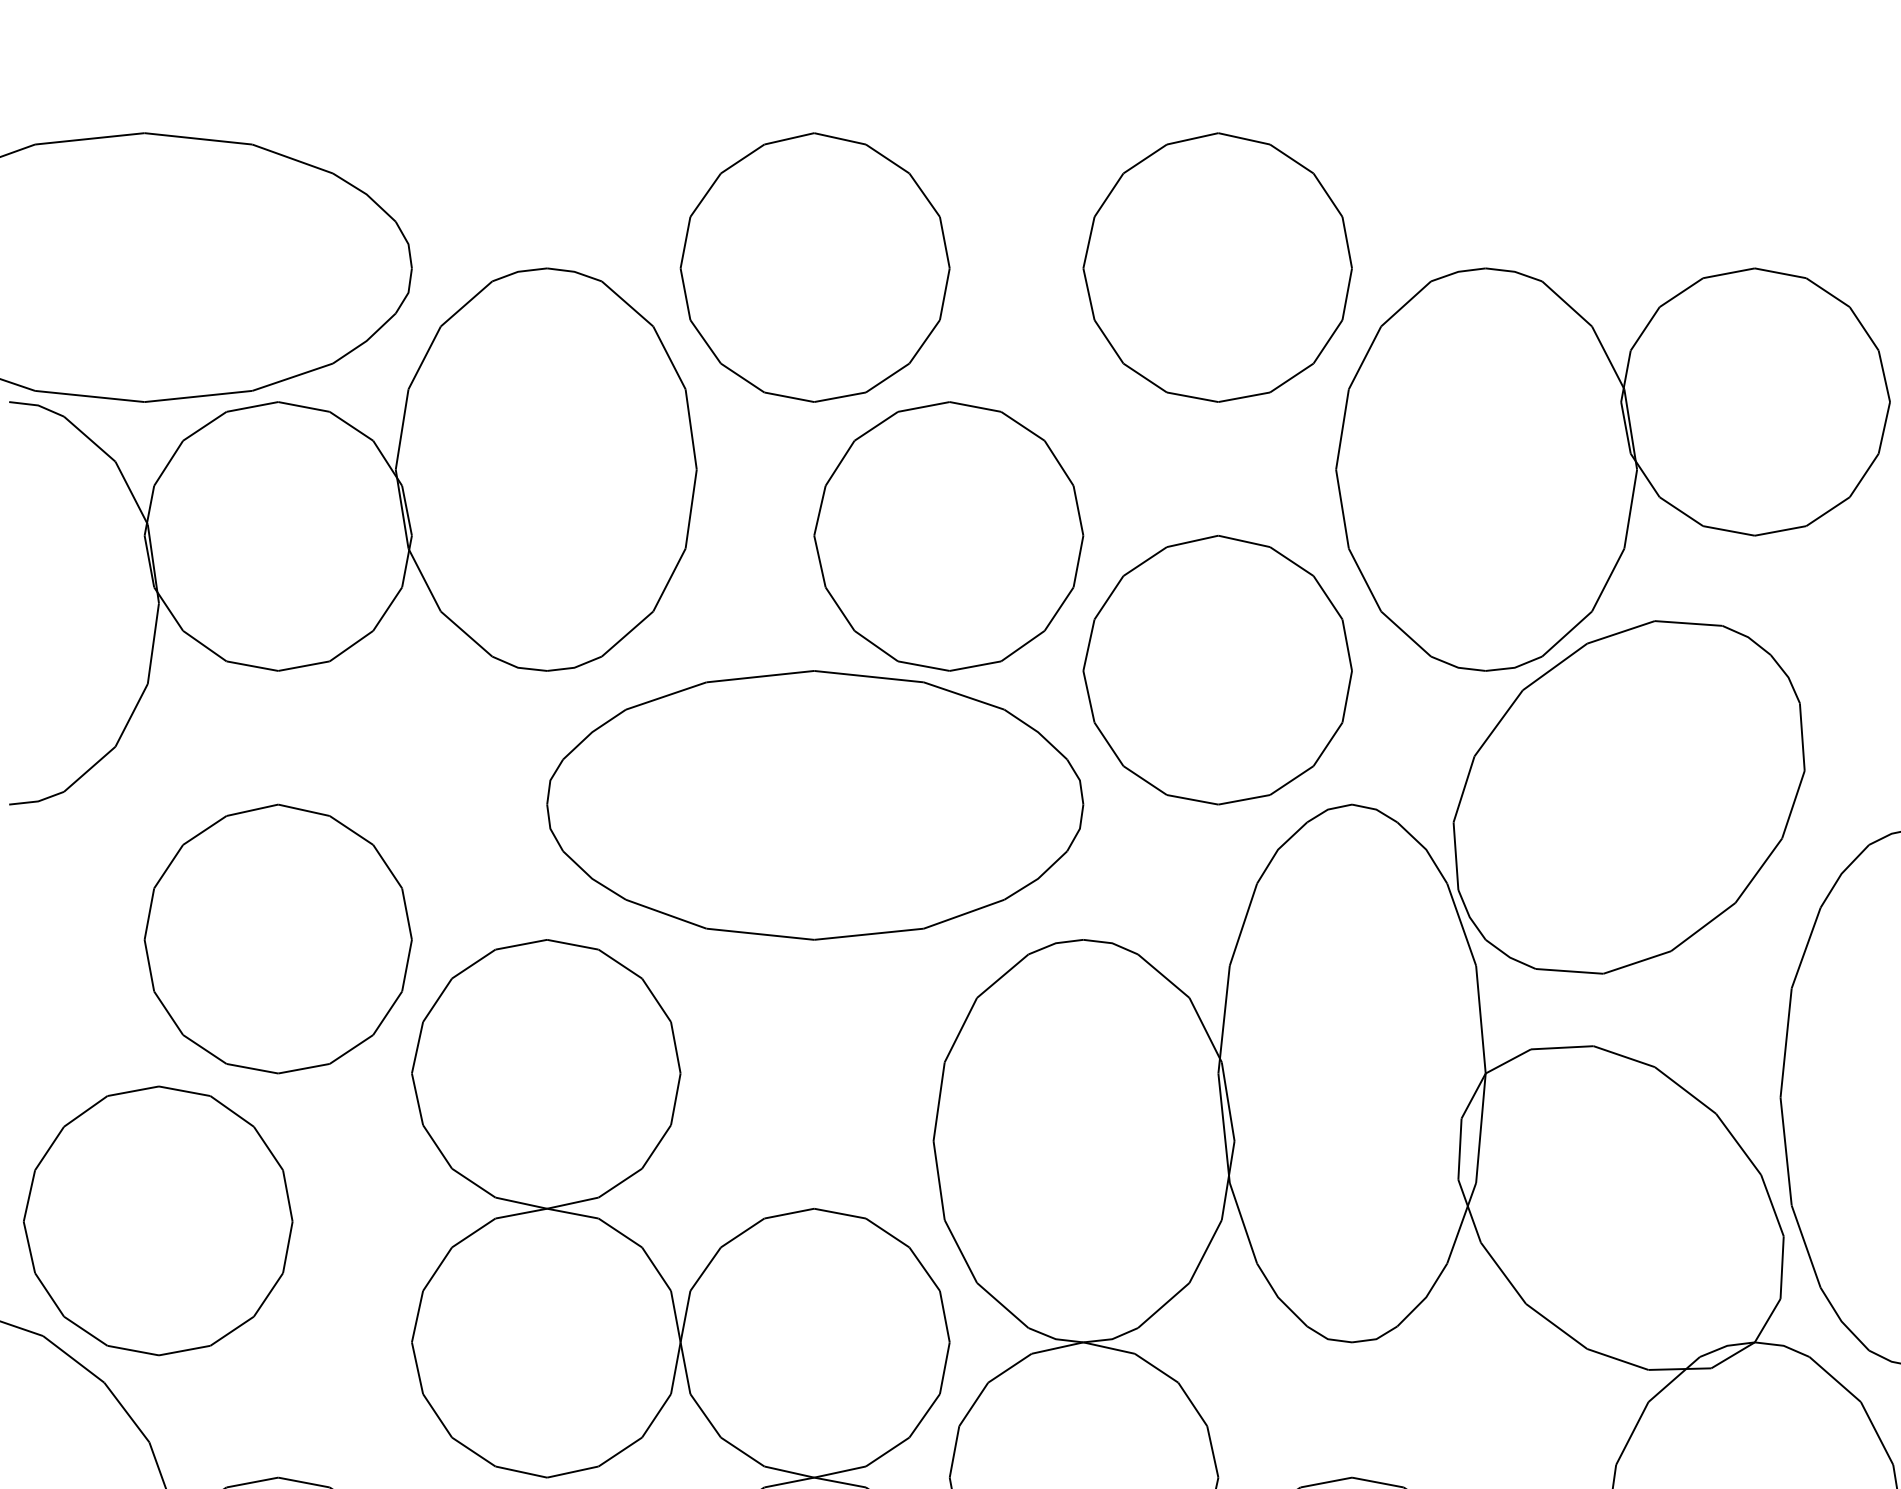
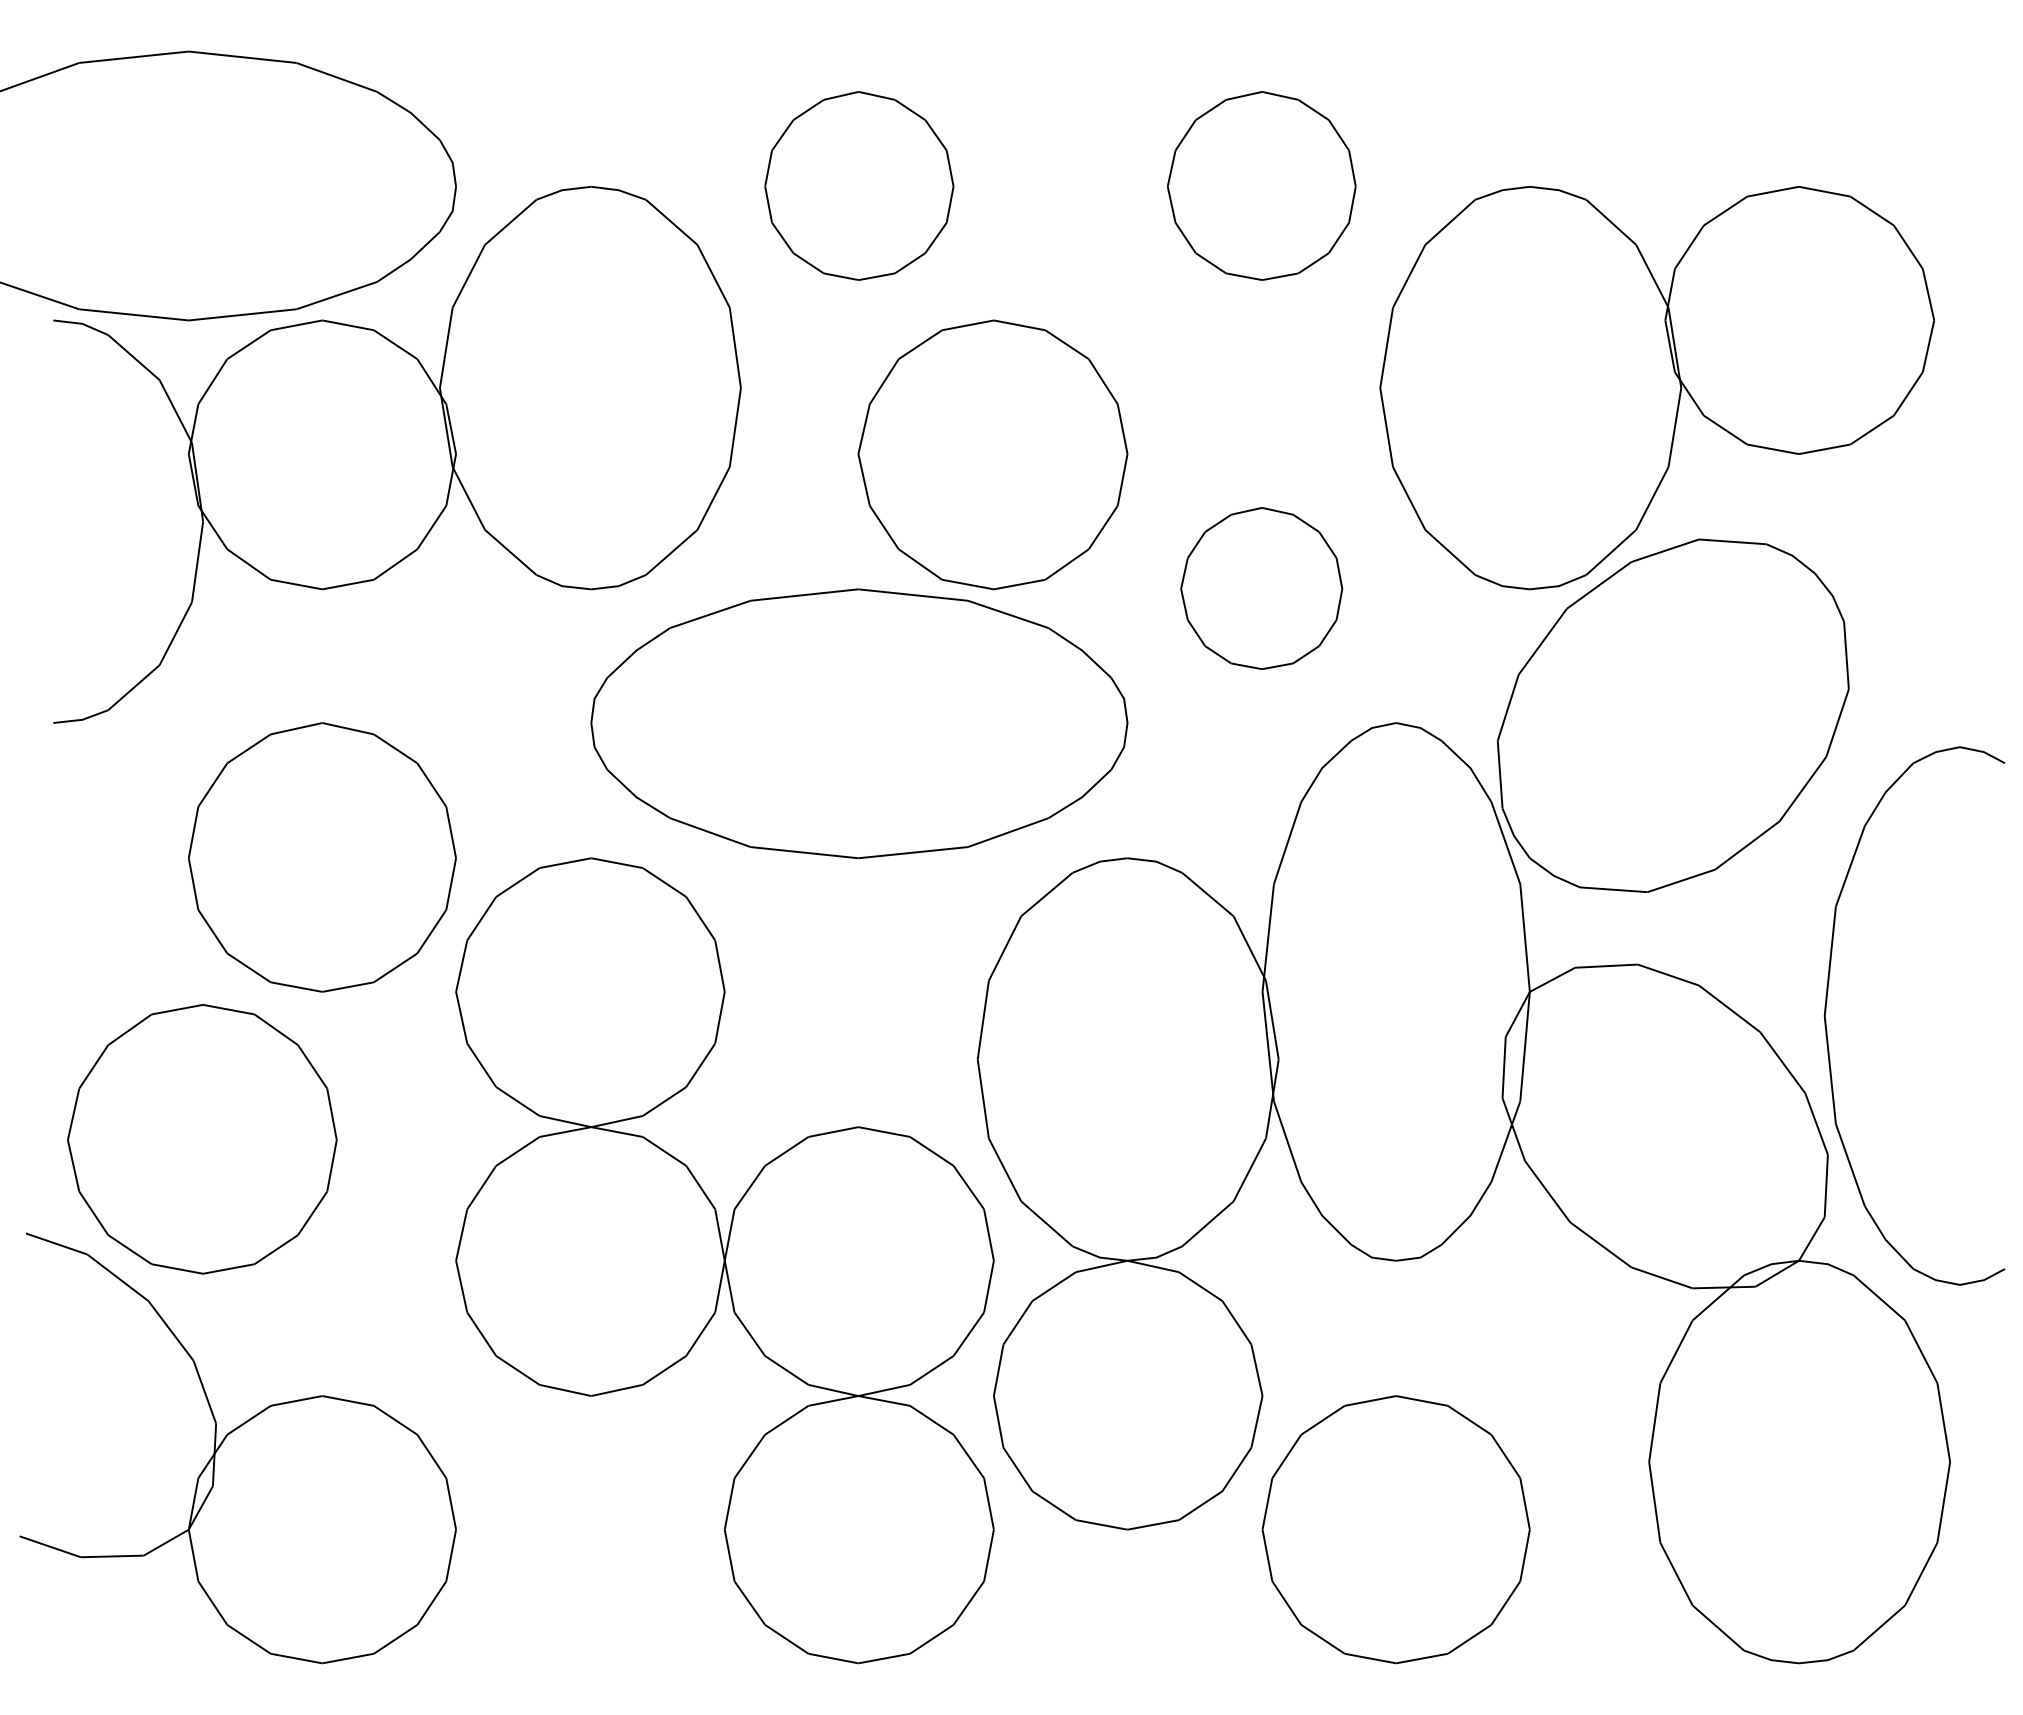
part: (815, 267) -> (859, 185), size x0.7
part: (1217, 267) -> (1261, 185), size x0.7
part: (1217, 670) -> (1261, 588), size x0.6

